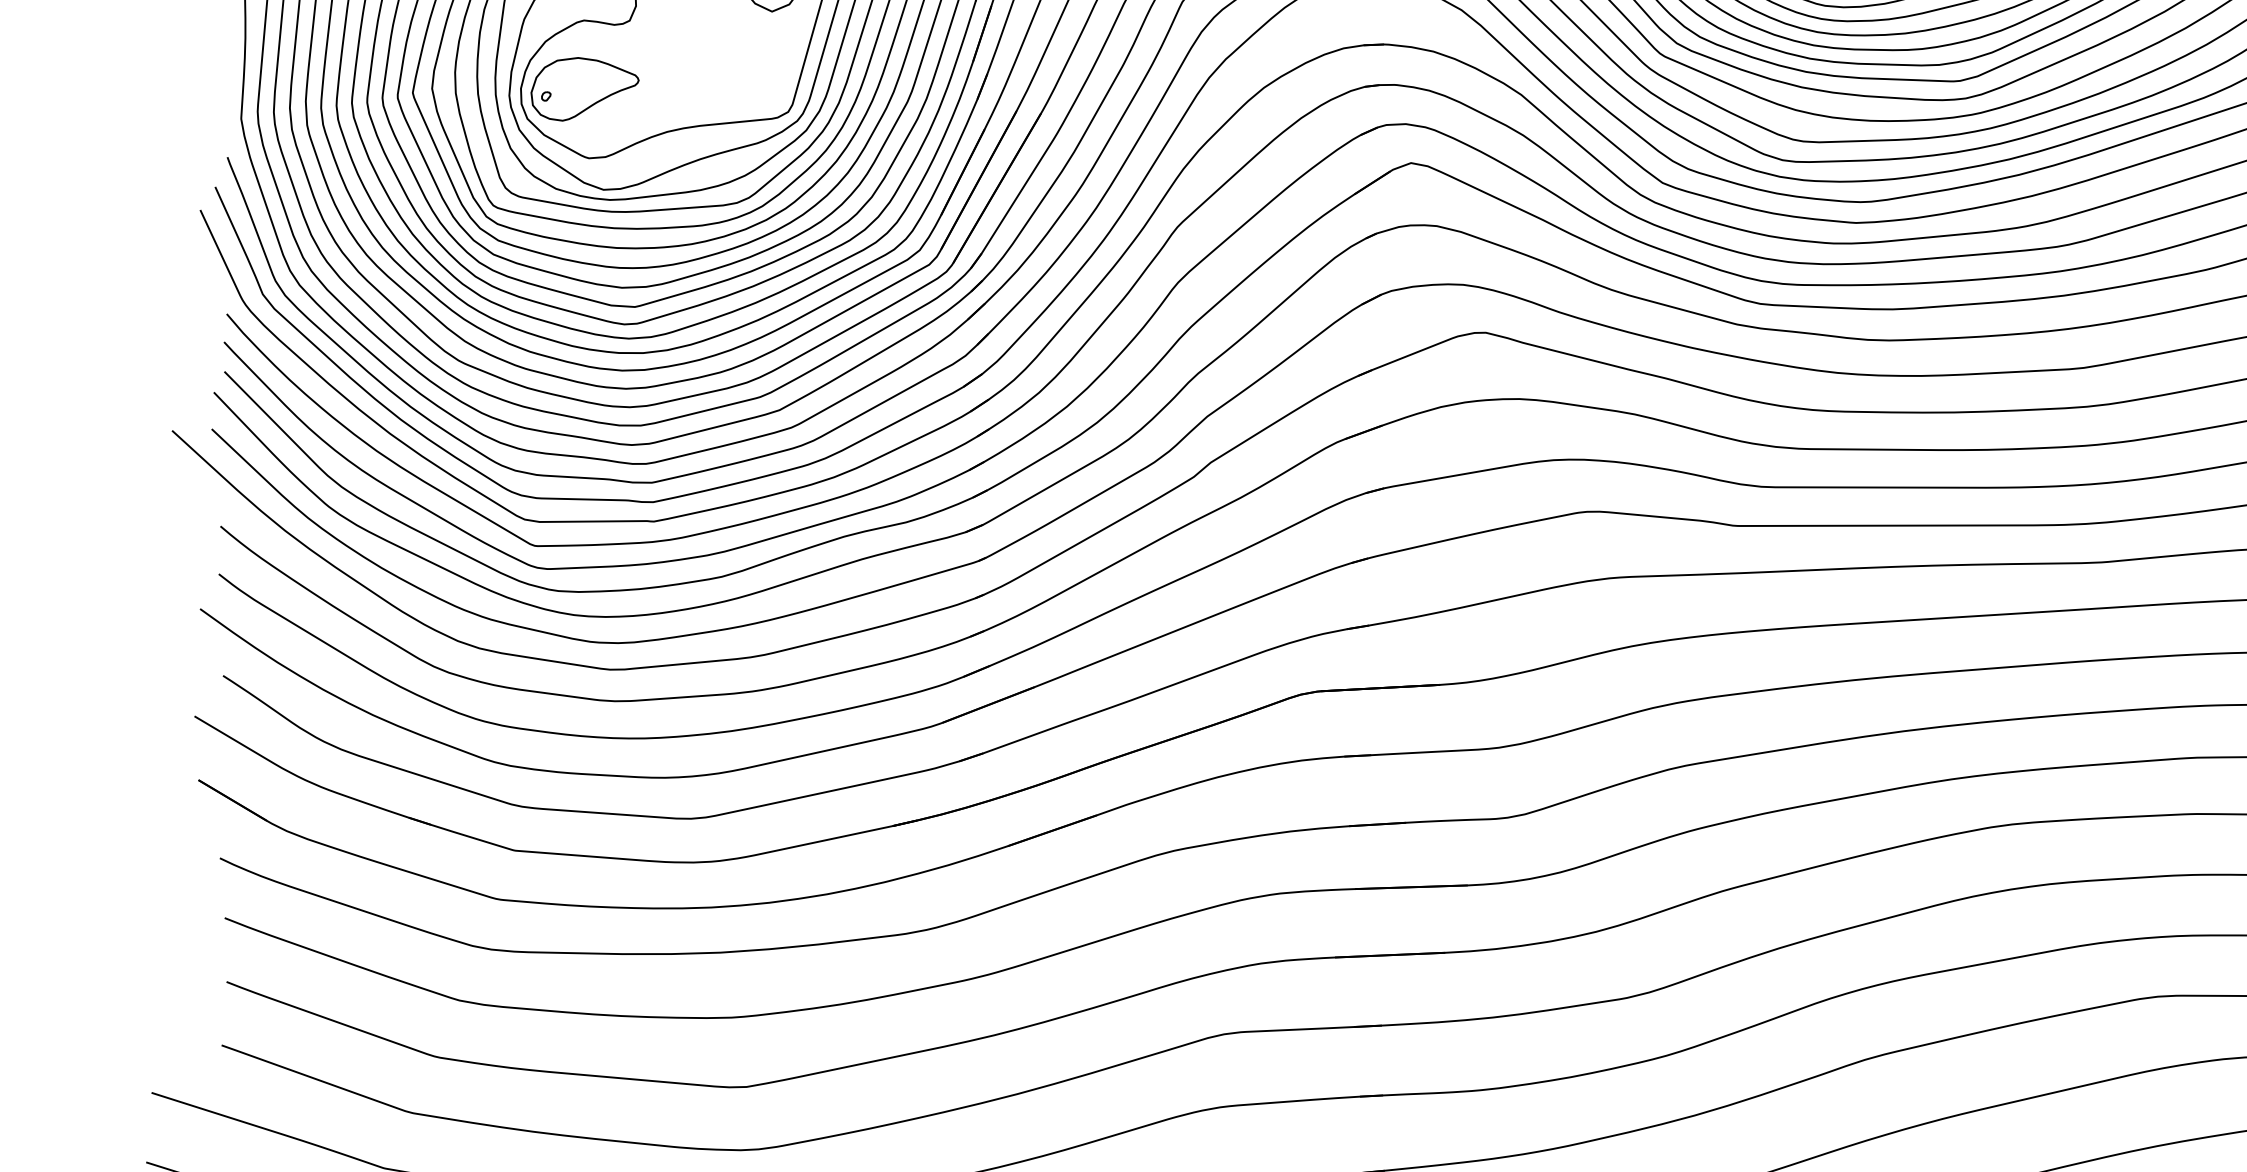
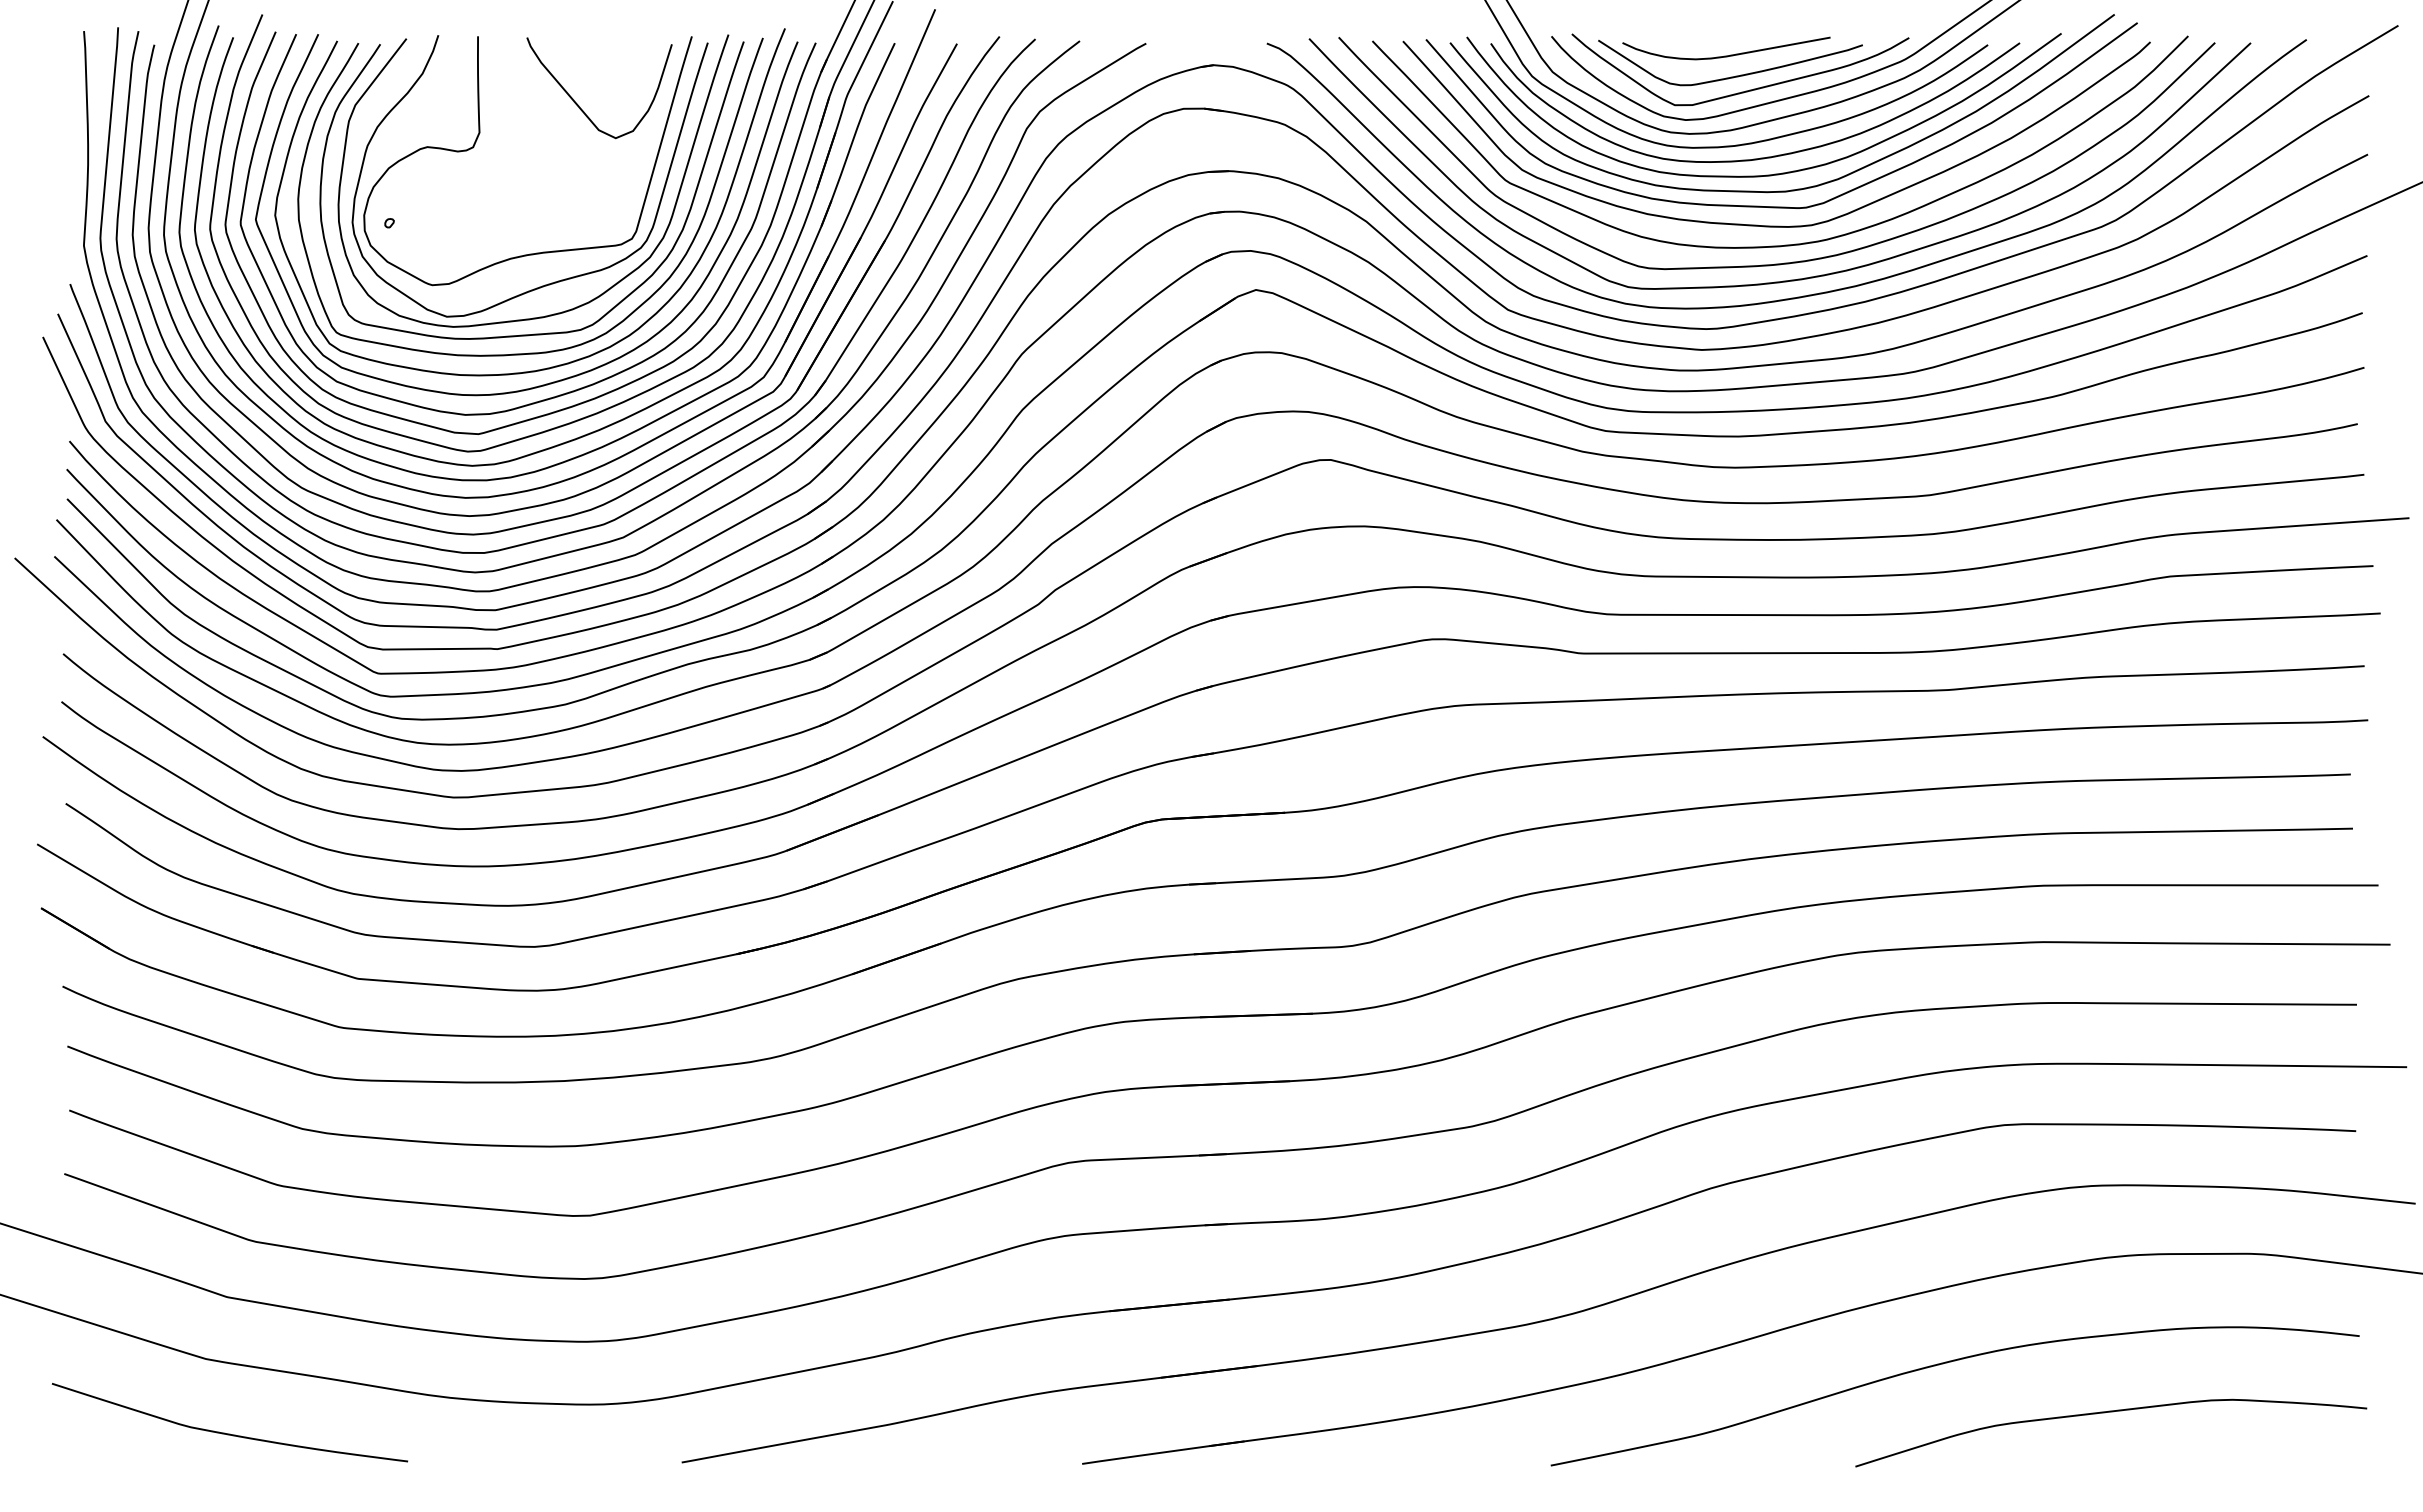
part: (585, 88) -> (428, 215), removed

